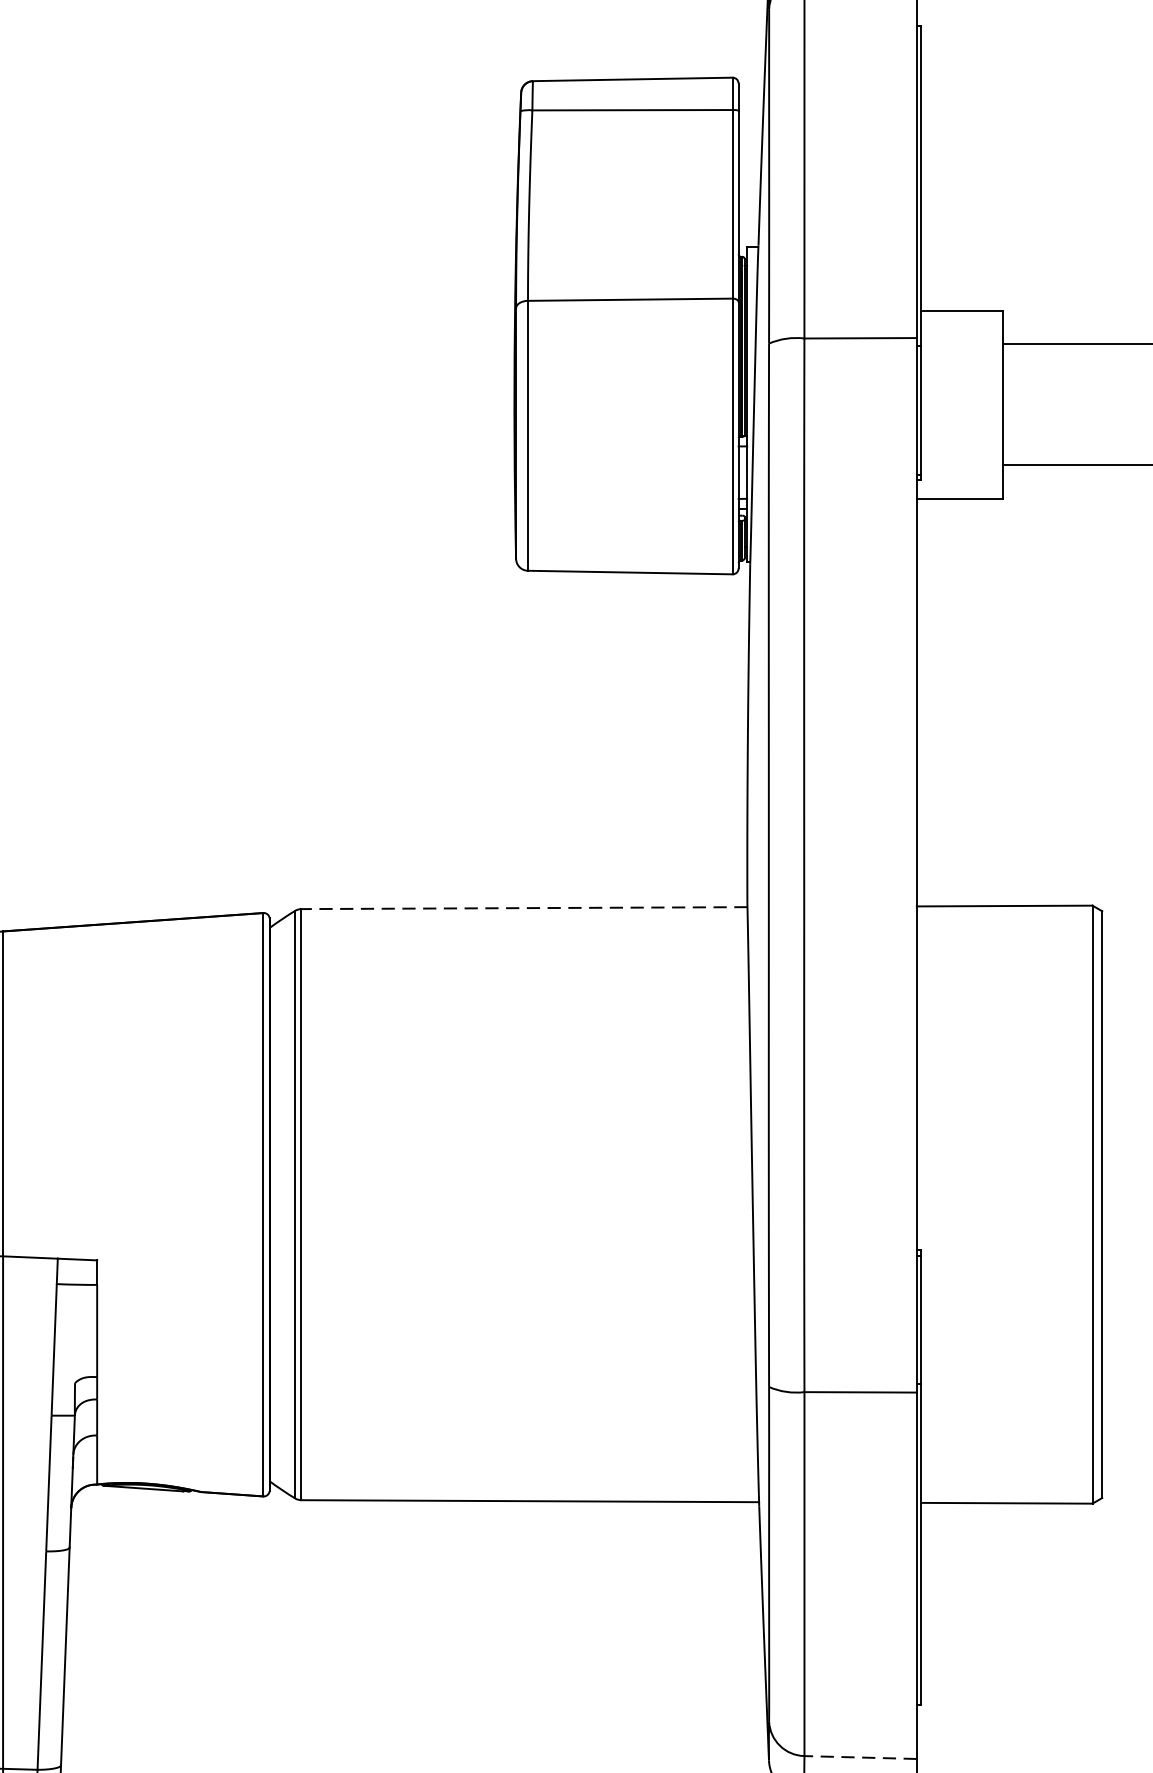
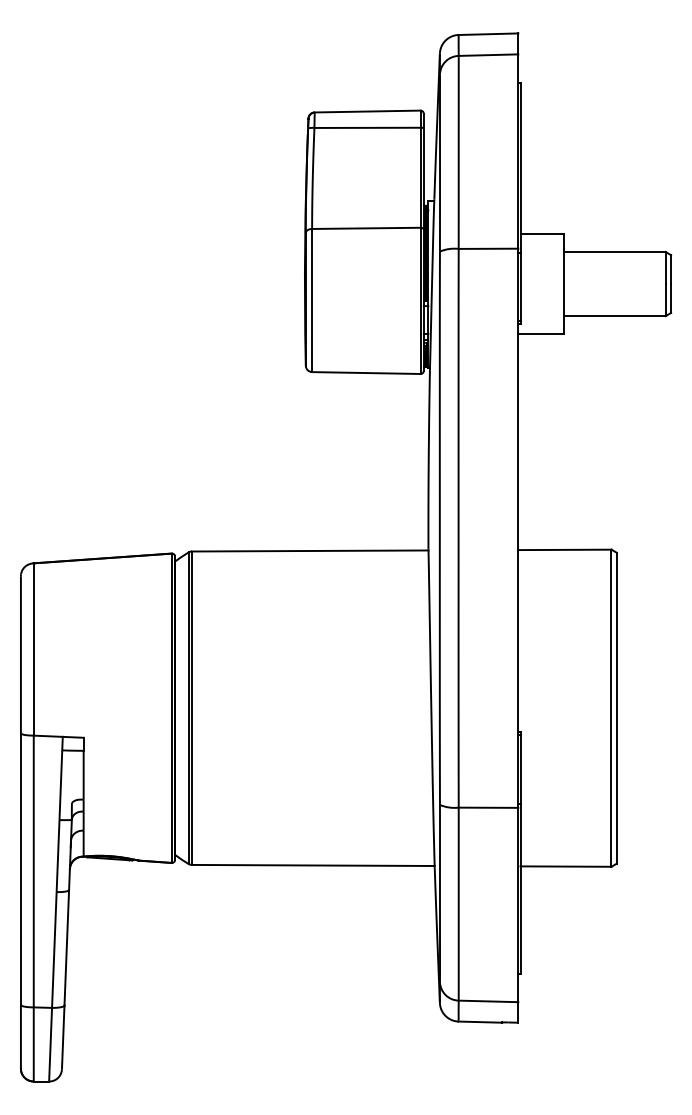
line: (523, 907) -> (309, 550), dashed -> solid
line: (860, 1757) -> (488, 1001), dashed -> solid

